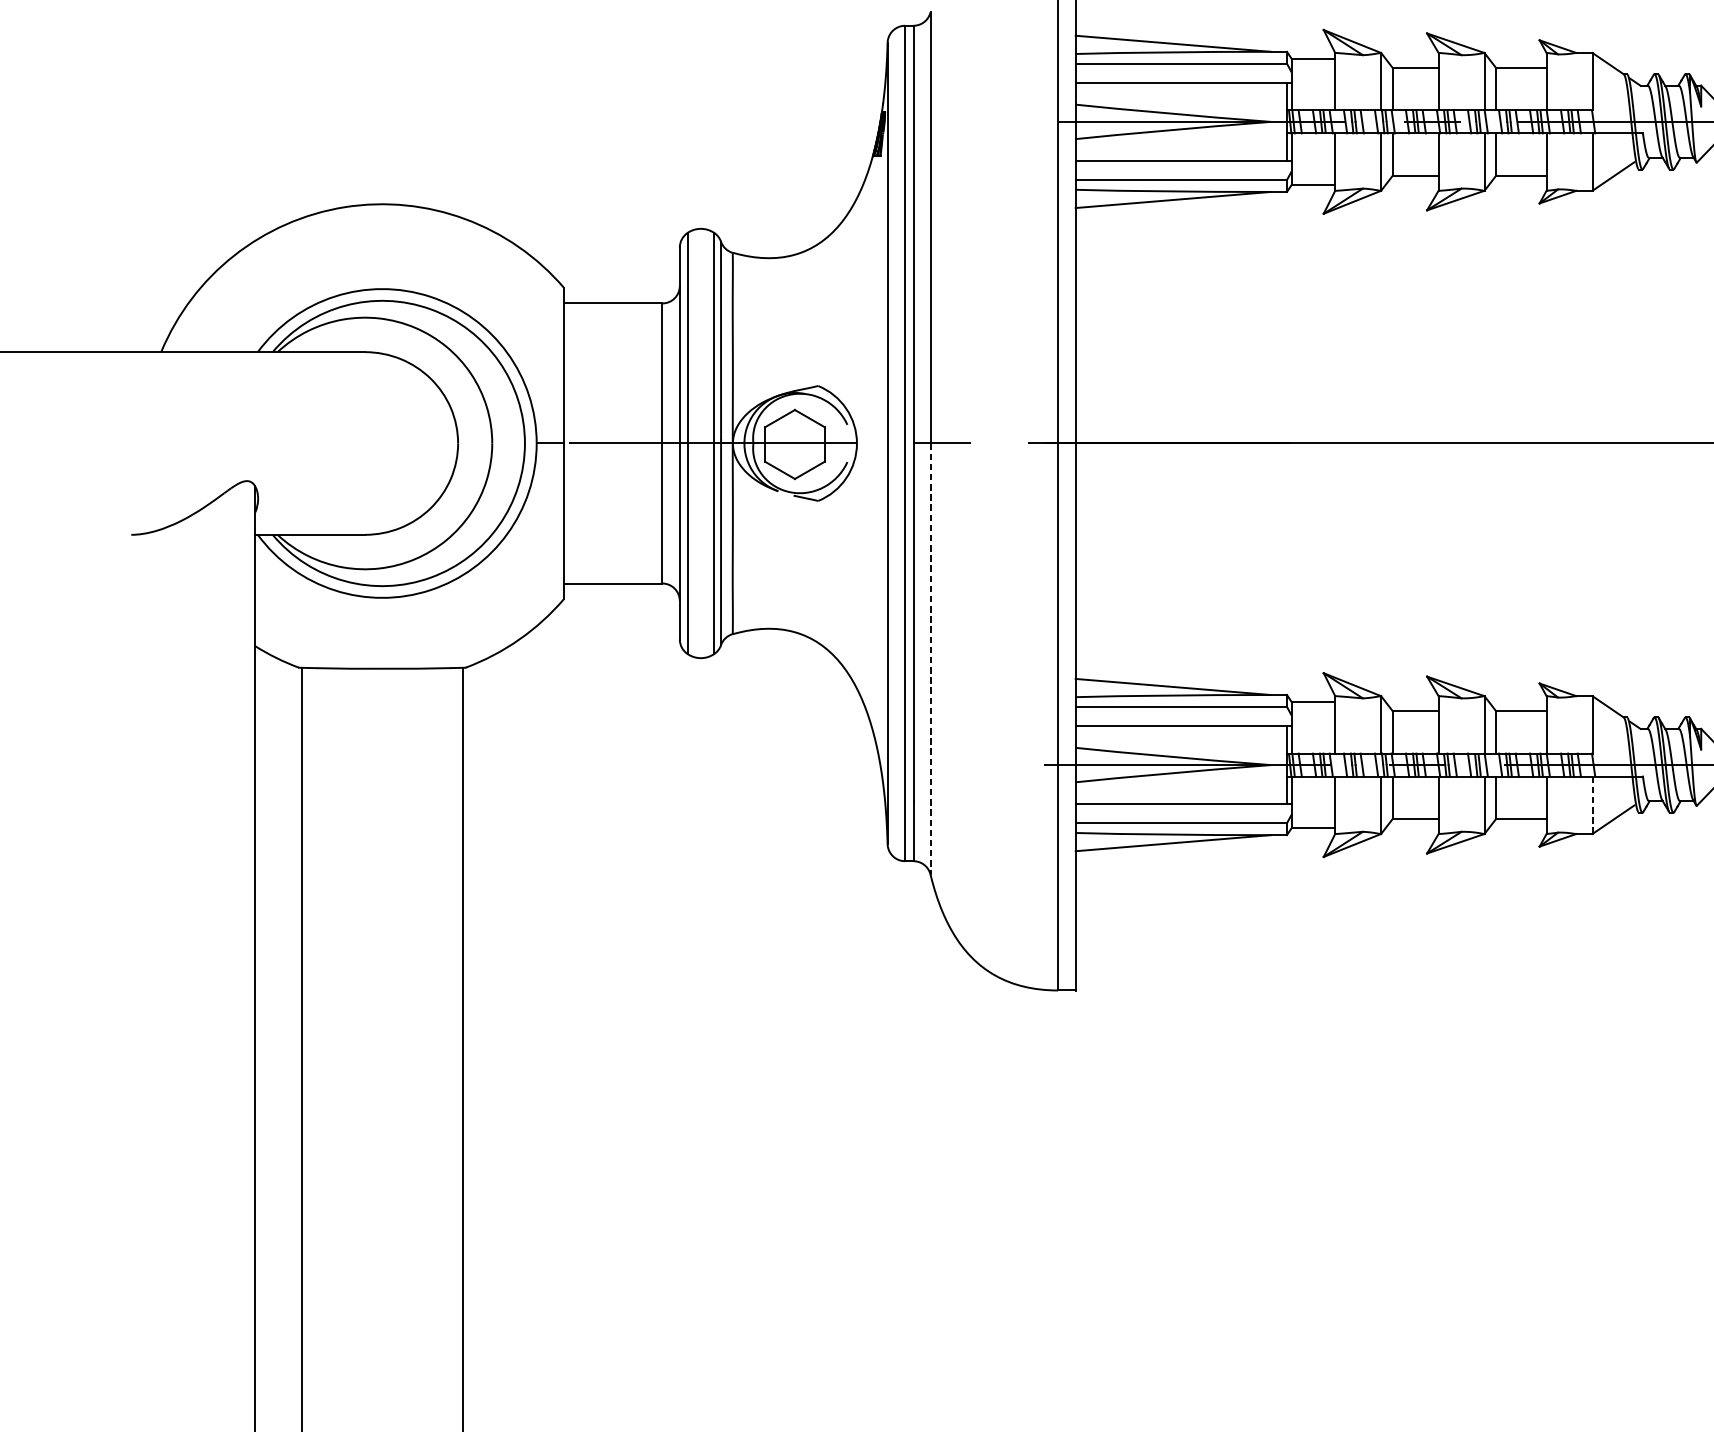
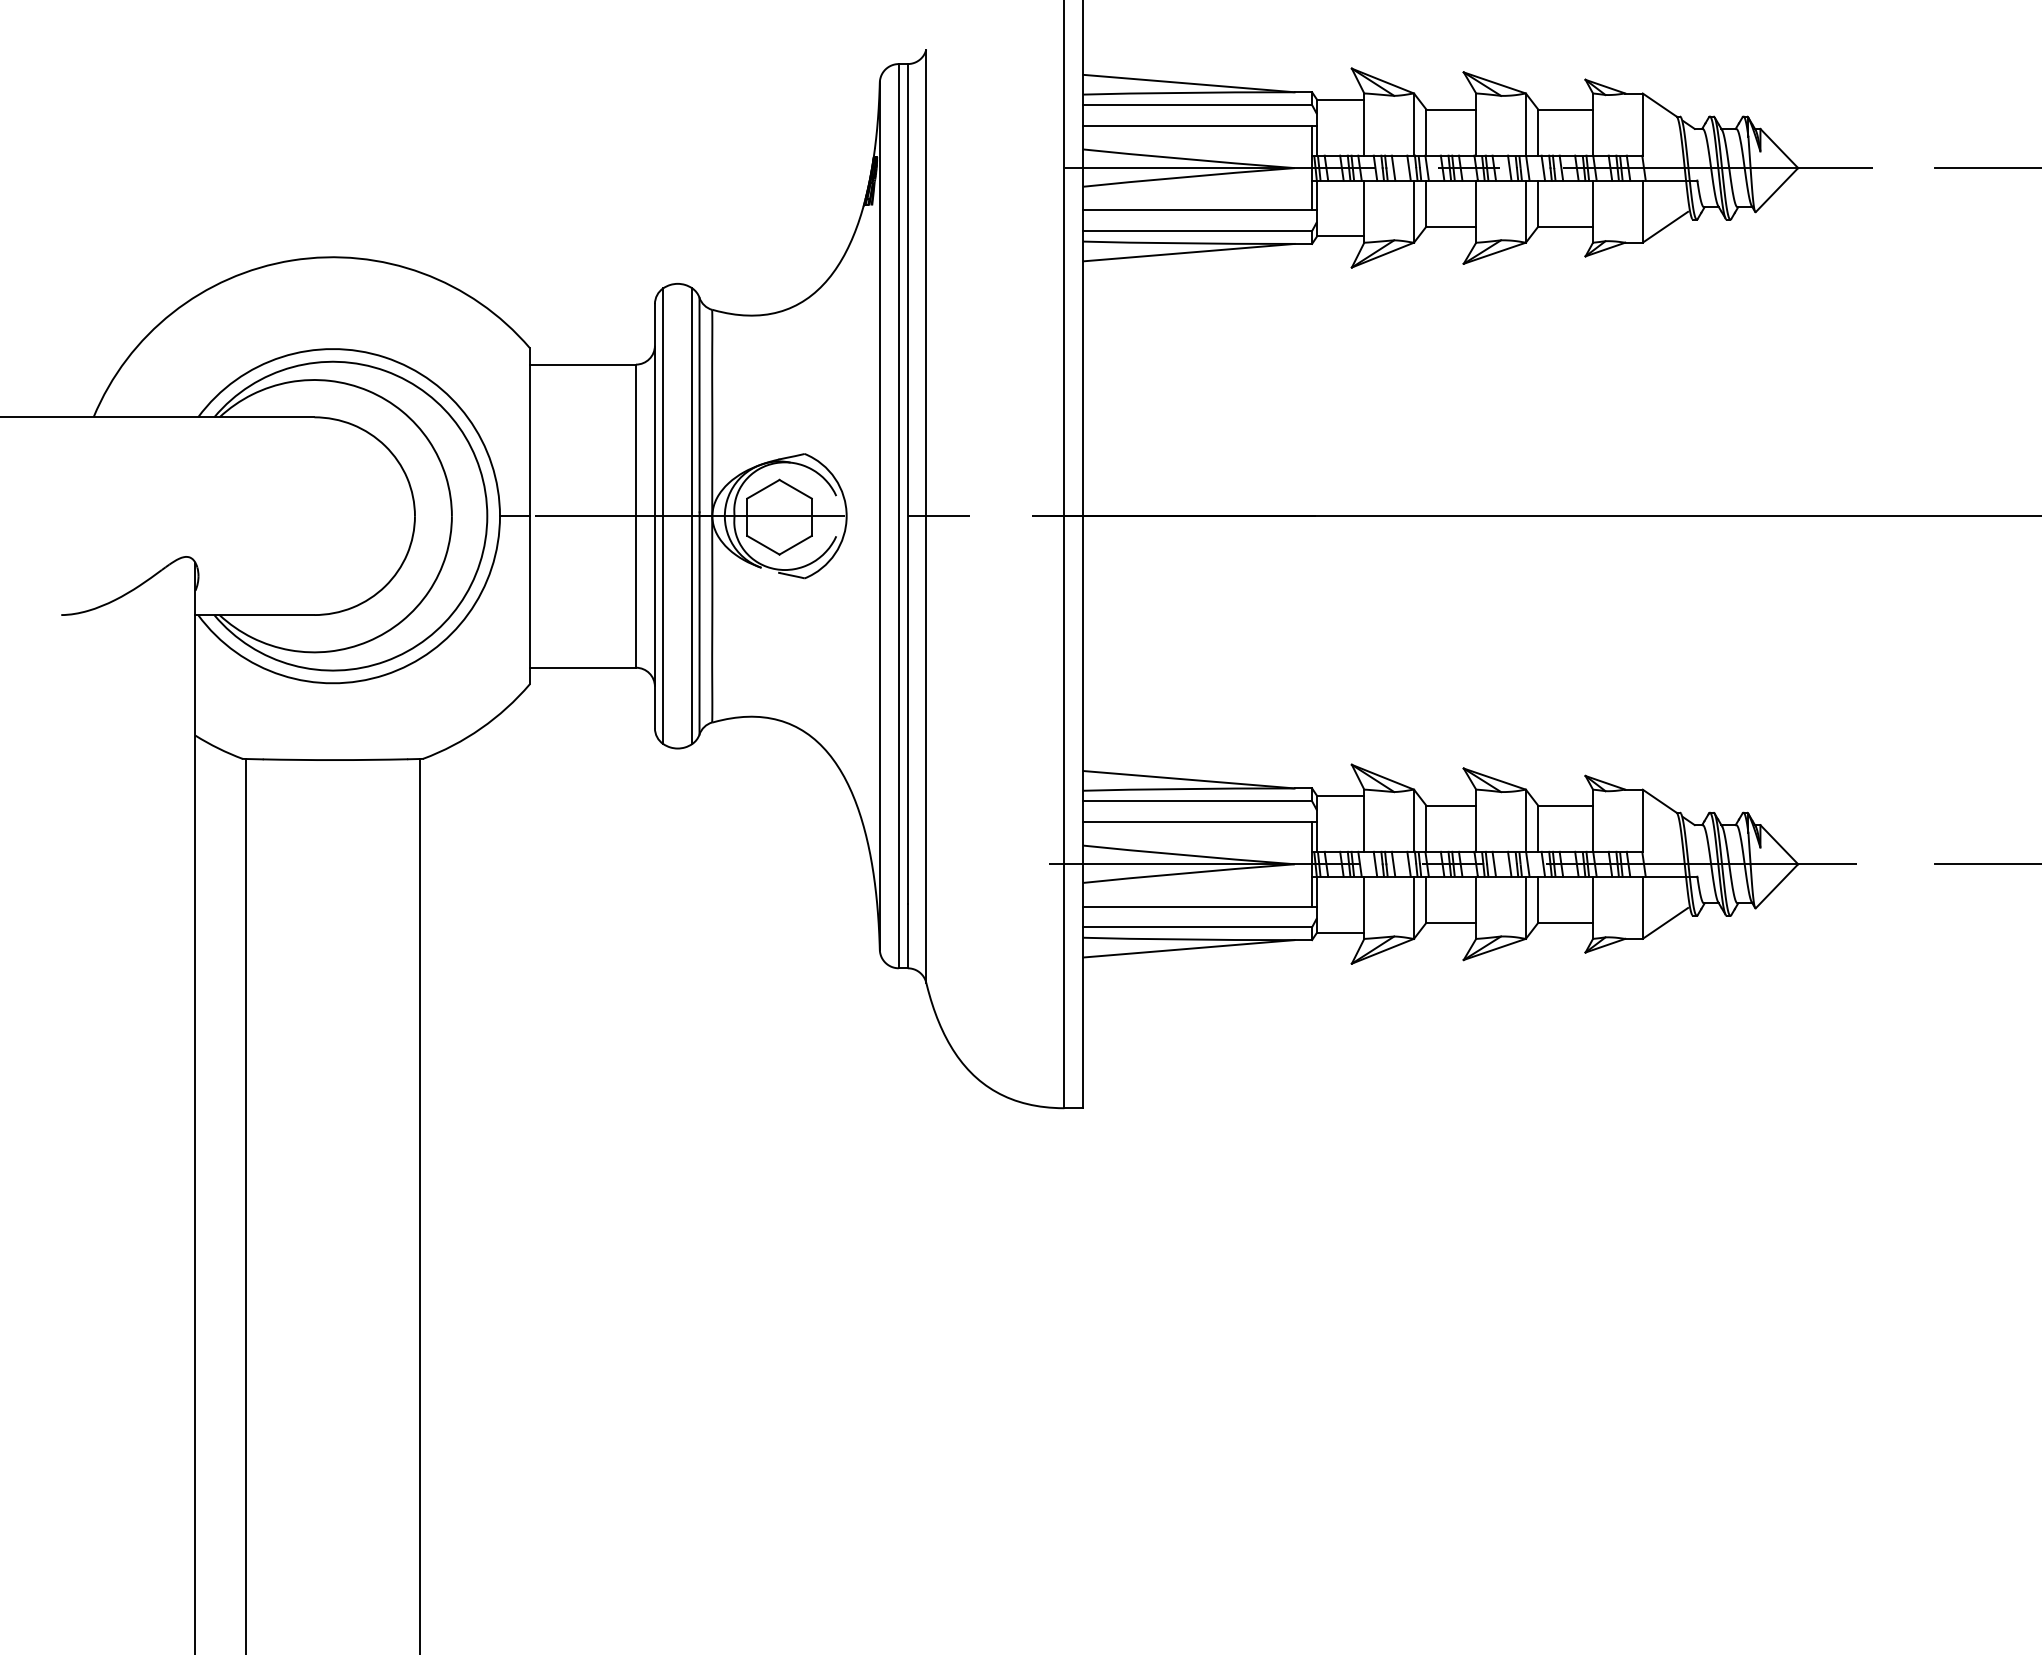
line: (930, 659) -> (926, 749), dashed -> solid
line: (1592, 805) -> (1642, 908), dashed -> solid

